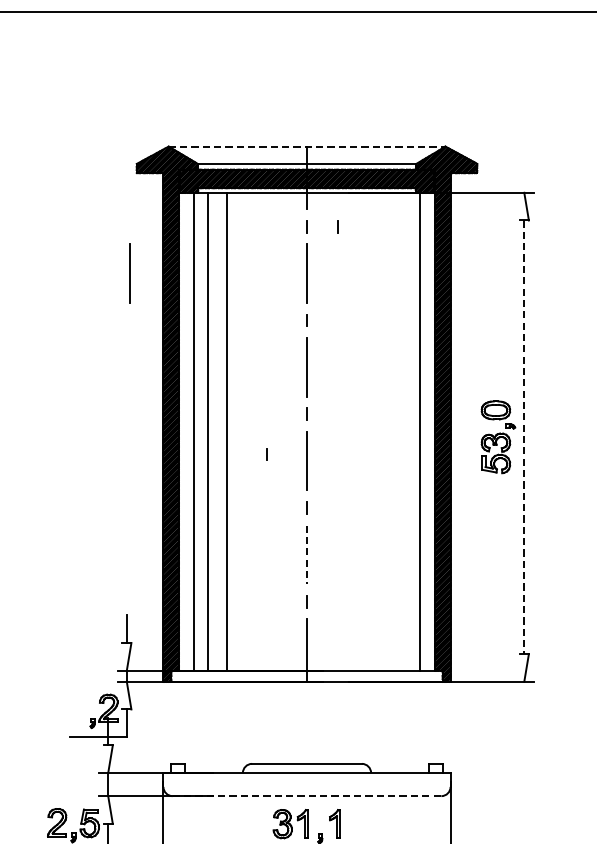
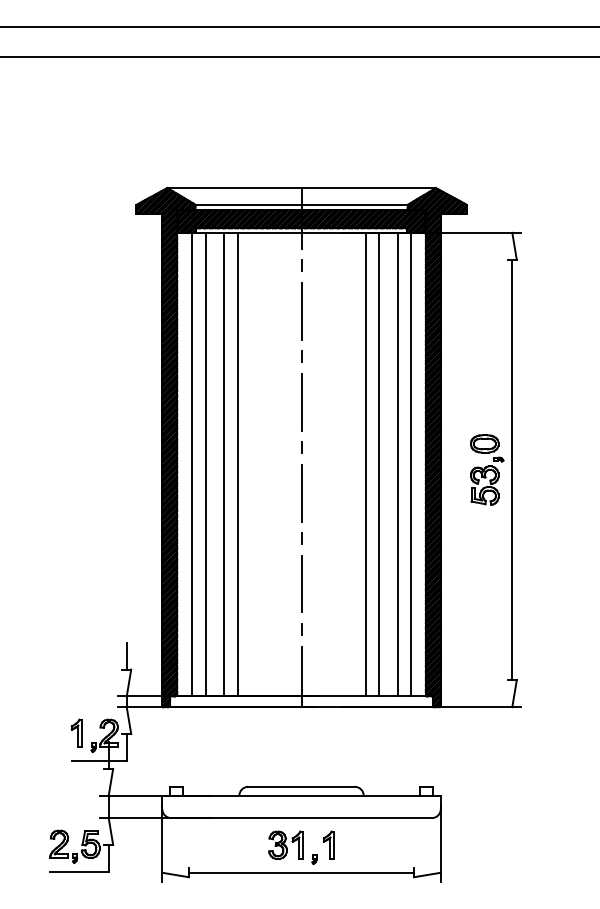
line: (307, 147) -> (302, 188), dashed -> solid
line: (337, 226) -> (331, 265), removed
line: (129, 273) -> (129, 311), removed
line: (240, 431) -> (237, 464), added
line: (372, 431) -> (365, 464), added
line: (386, 431) -> (378, 464), added
line: (405, 431) -> (397, 464), added
line: (524, 437) -> (512, 470), dashed -> solid
line: (266, 454) -> (262, 486), removed
line: (306, 555) -> (301, 584), dashed -> solid
part: (75, 707) -> (76, 732), added
line: (307, 796) -> (302, 818), dashed -> solid

